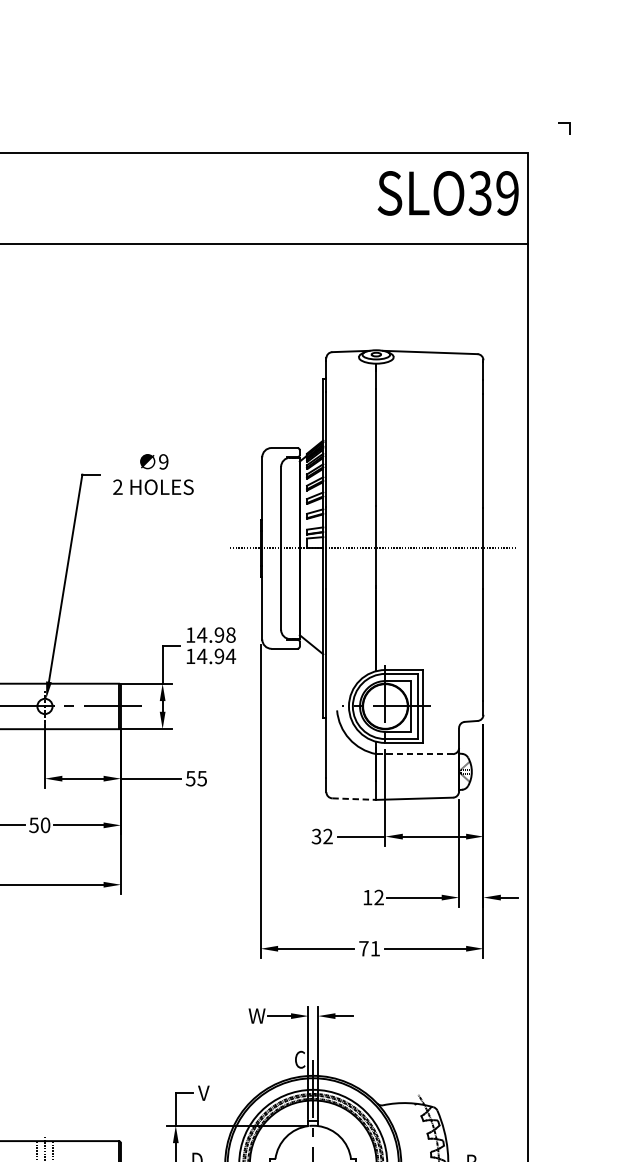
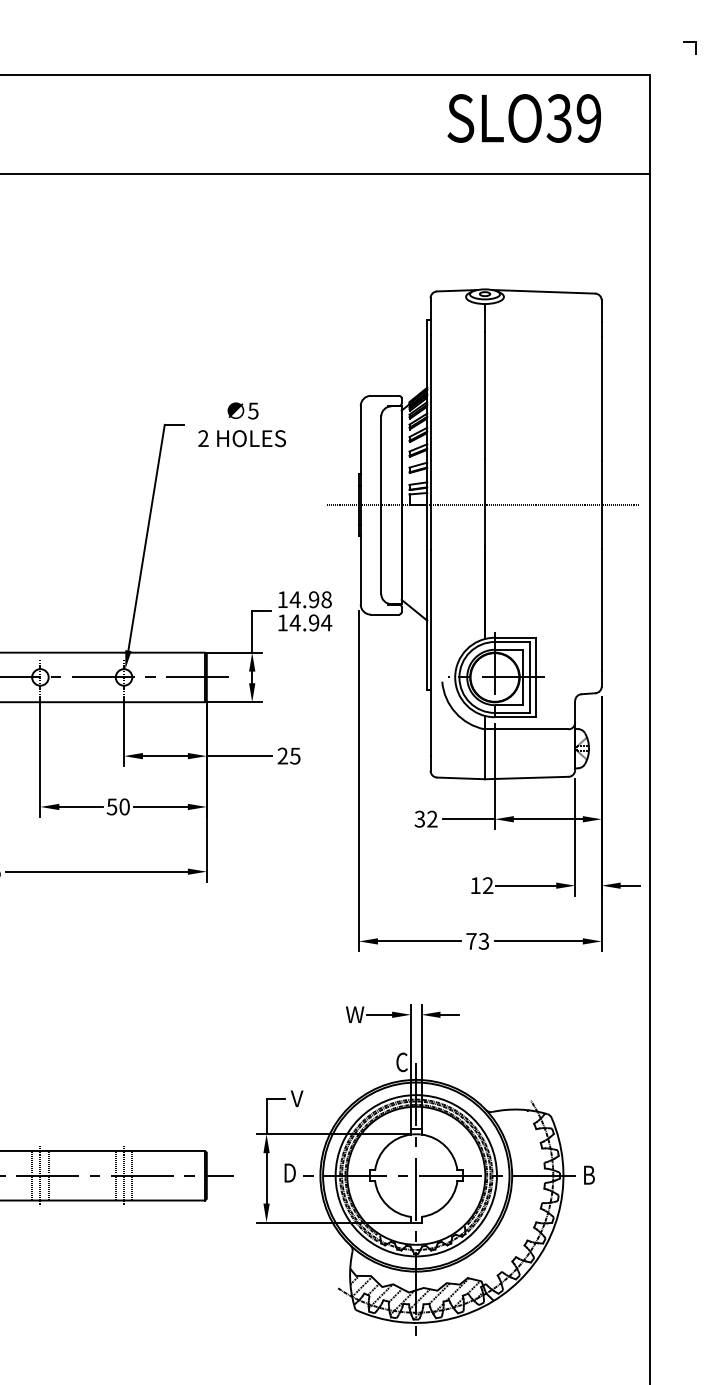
text: (448, 193) -> (524, 118), moved
text: (163, 461) -> (253, 410), 9 -> 5
line: (414, 754) -> (526, 729), dashed -> solid
text: (190, 778) -> (282, 755), 55 -> 25
line: (354, 799) -> (461, 778), dashed -> solid
text: (374, 947) -> (483, 940), 71 -> 73

